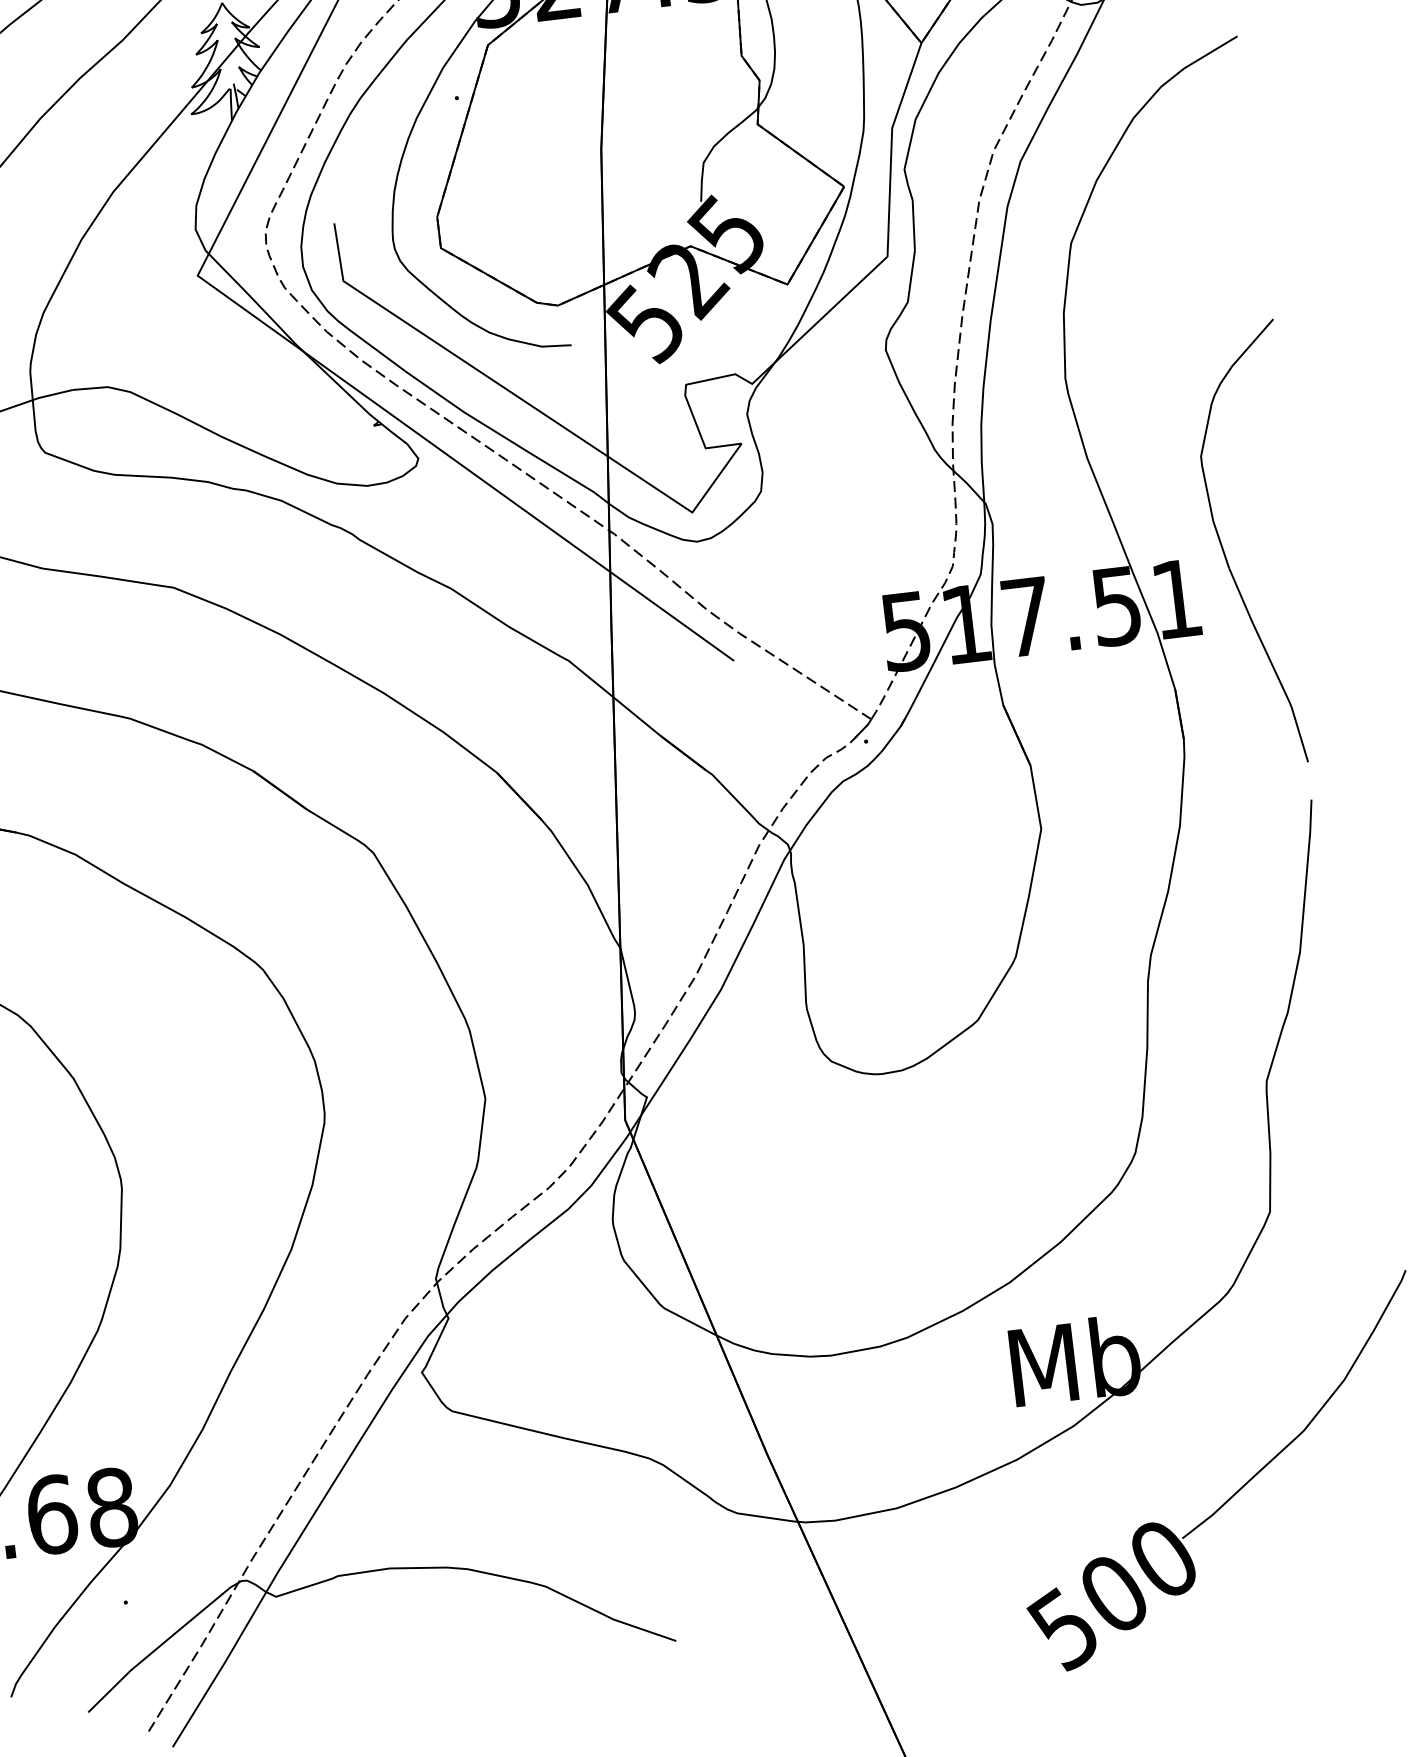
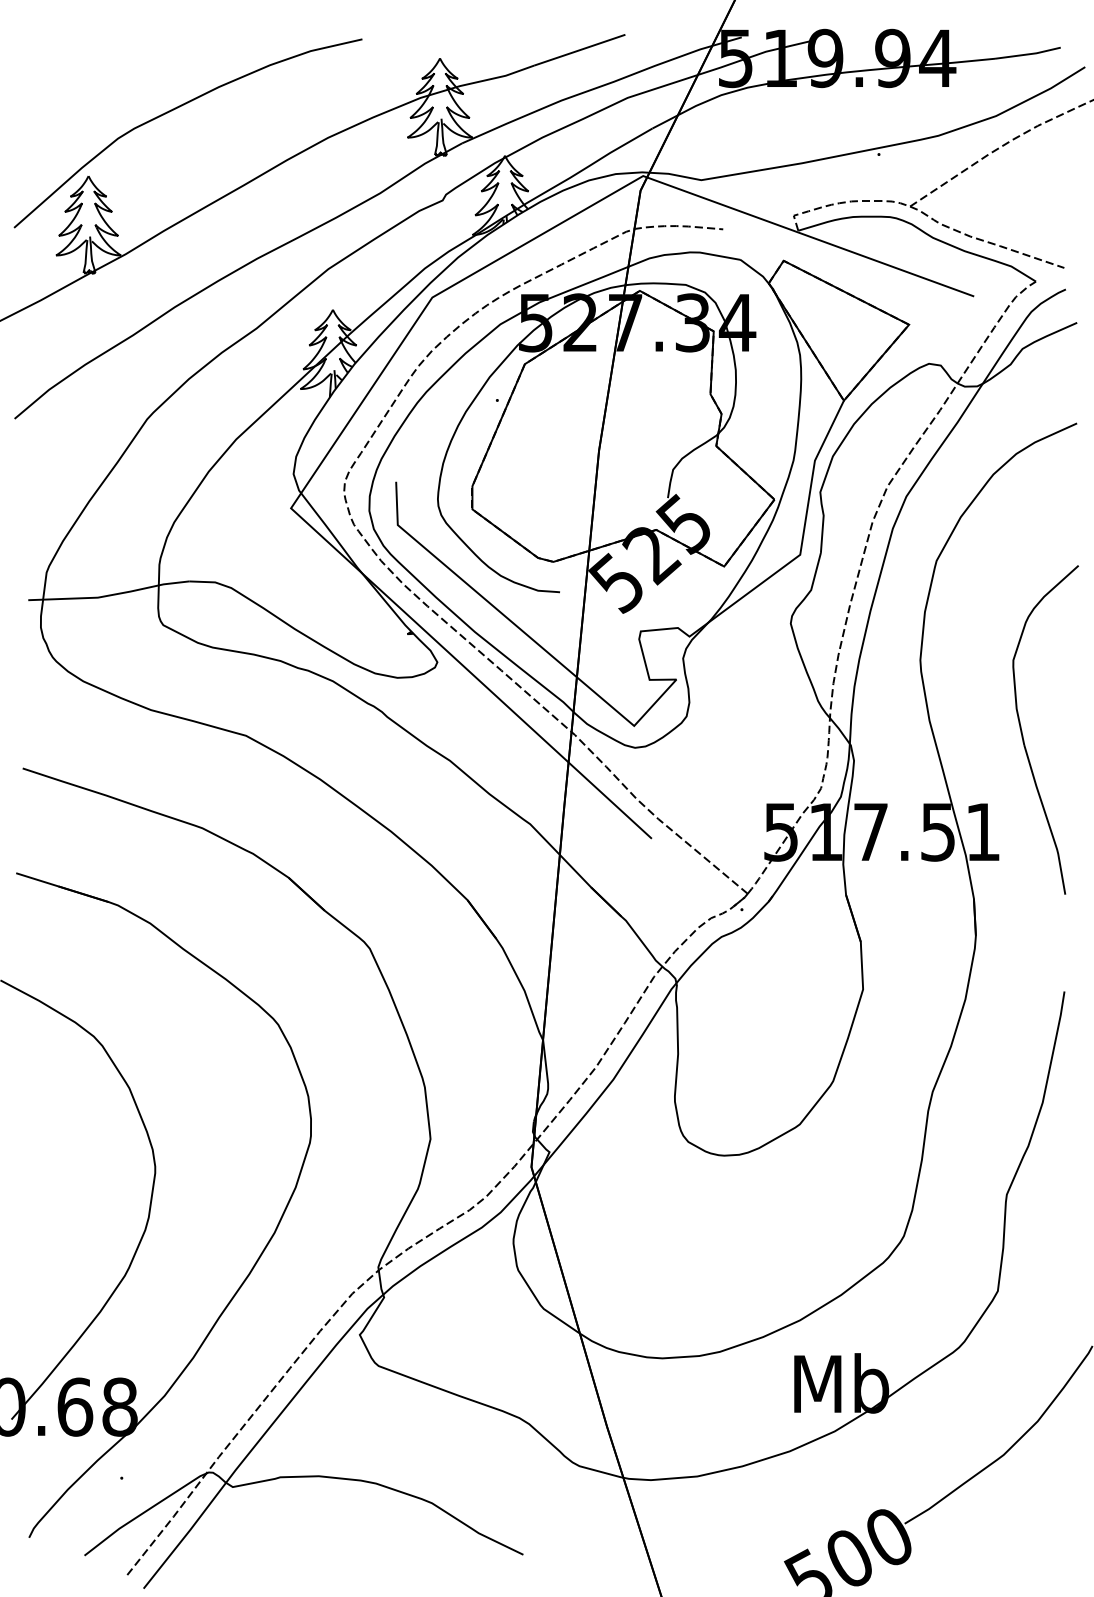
part: (1226, 555) -> (1023, 735), moved

